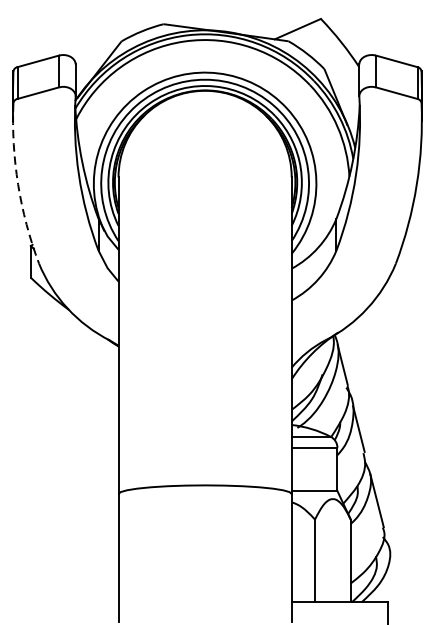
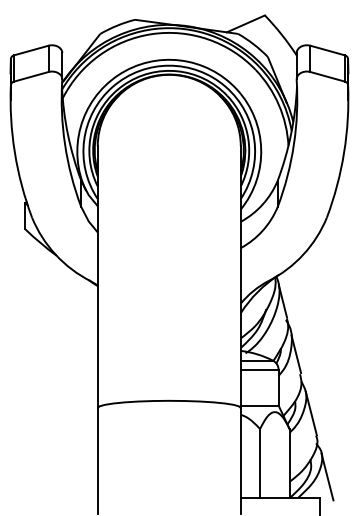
arc: (17, 184) -> (14, 152), dashed -> solid
line: (396, 576) -> (327, 476), added

